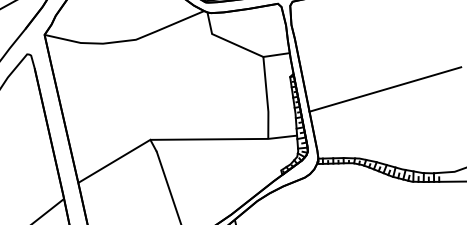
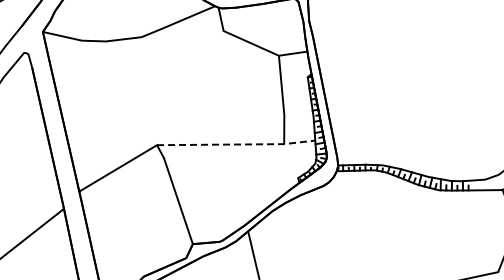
line: (385, 89) -> (410, 90), removed
line: (224, 139) -> (237, 144), solid -> dashed

